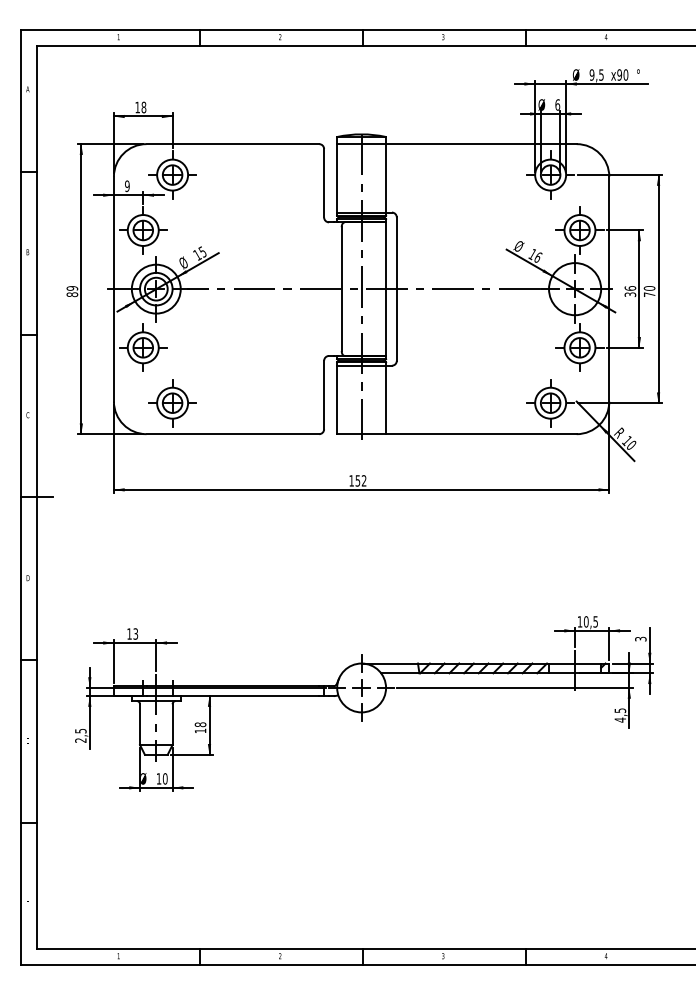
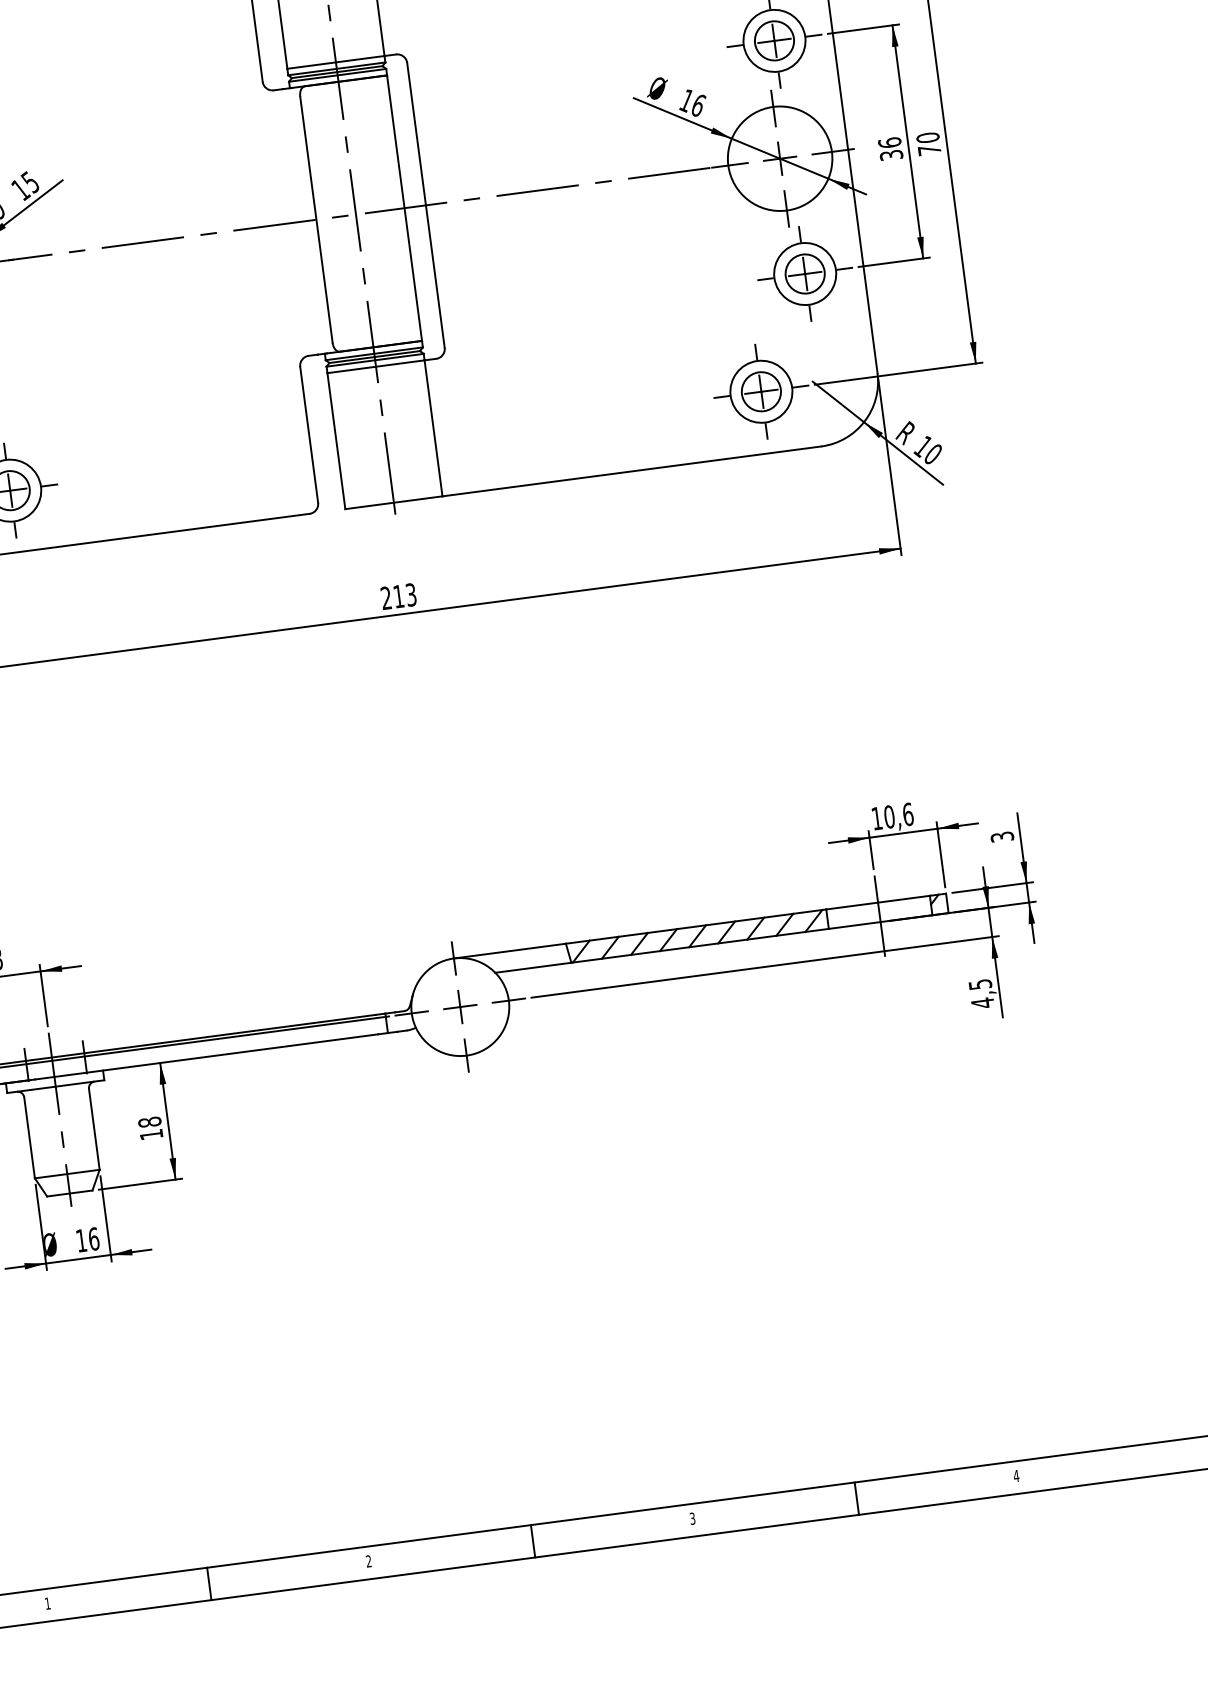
text: (357, 480) -> (397, 595), 152 -> 213
text: (595, 621) -> (907, 813), 10,5 -> 10,6
text: (165, 778) -> (94, 1238), 10 -> 16

